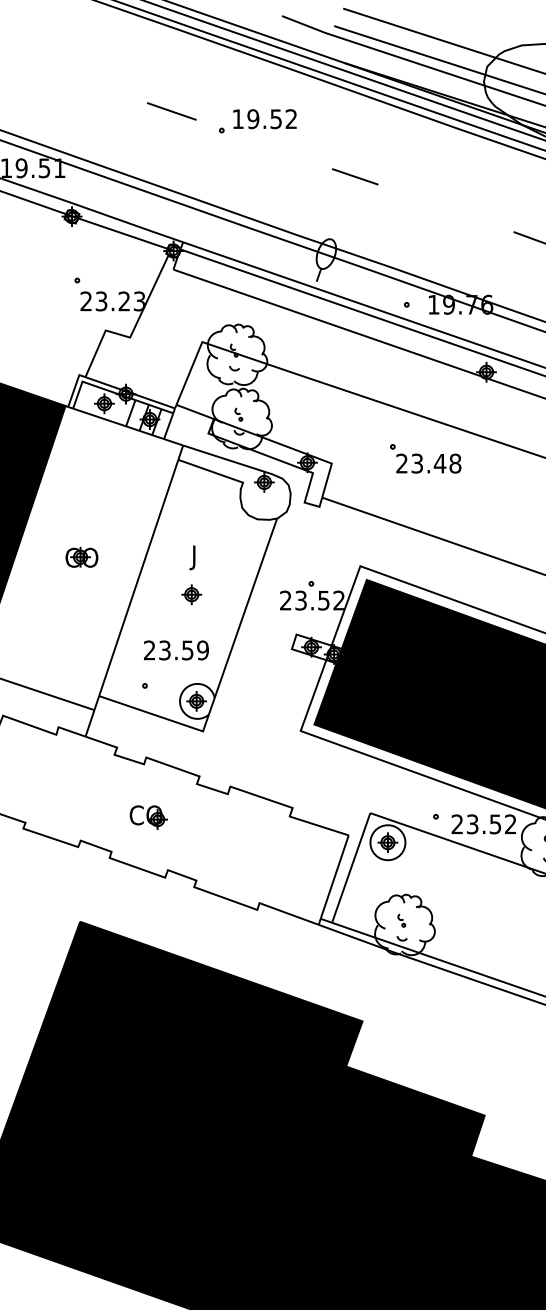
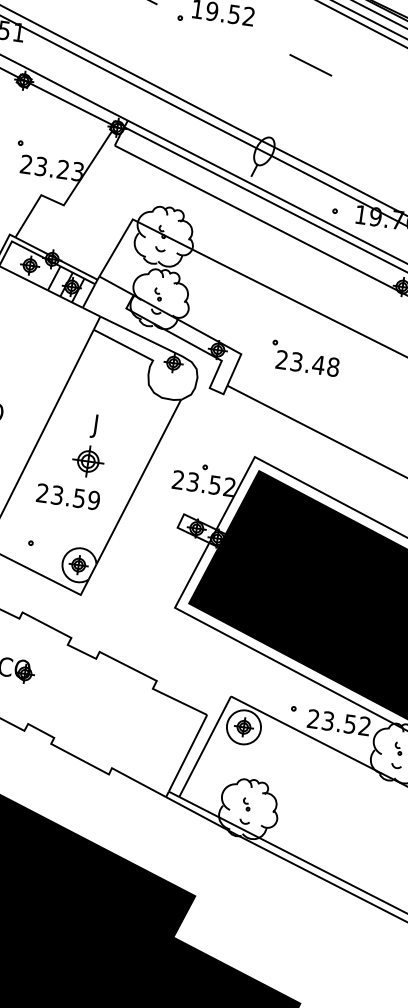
line: (355, 176) -> (311, 64), moved
part: (425, 458) -> (305, 358), moved
part: (191, 594) -> (88, 461), size x1.6
text: (176, 650) -> (68, 496), moved

